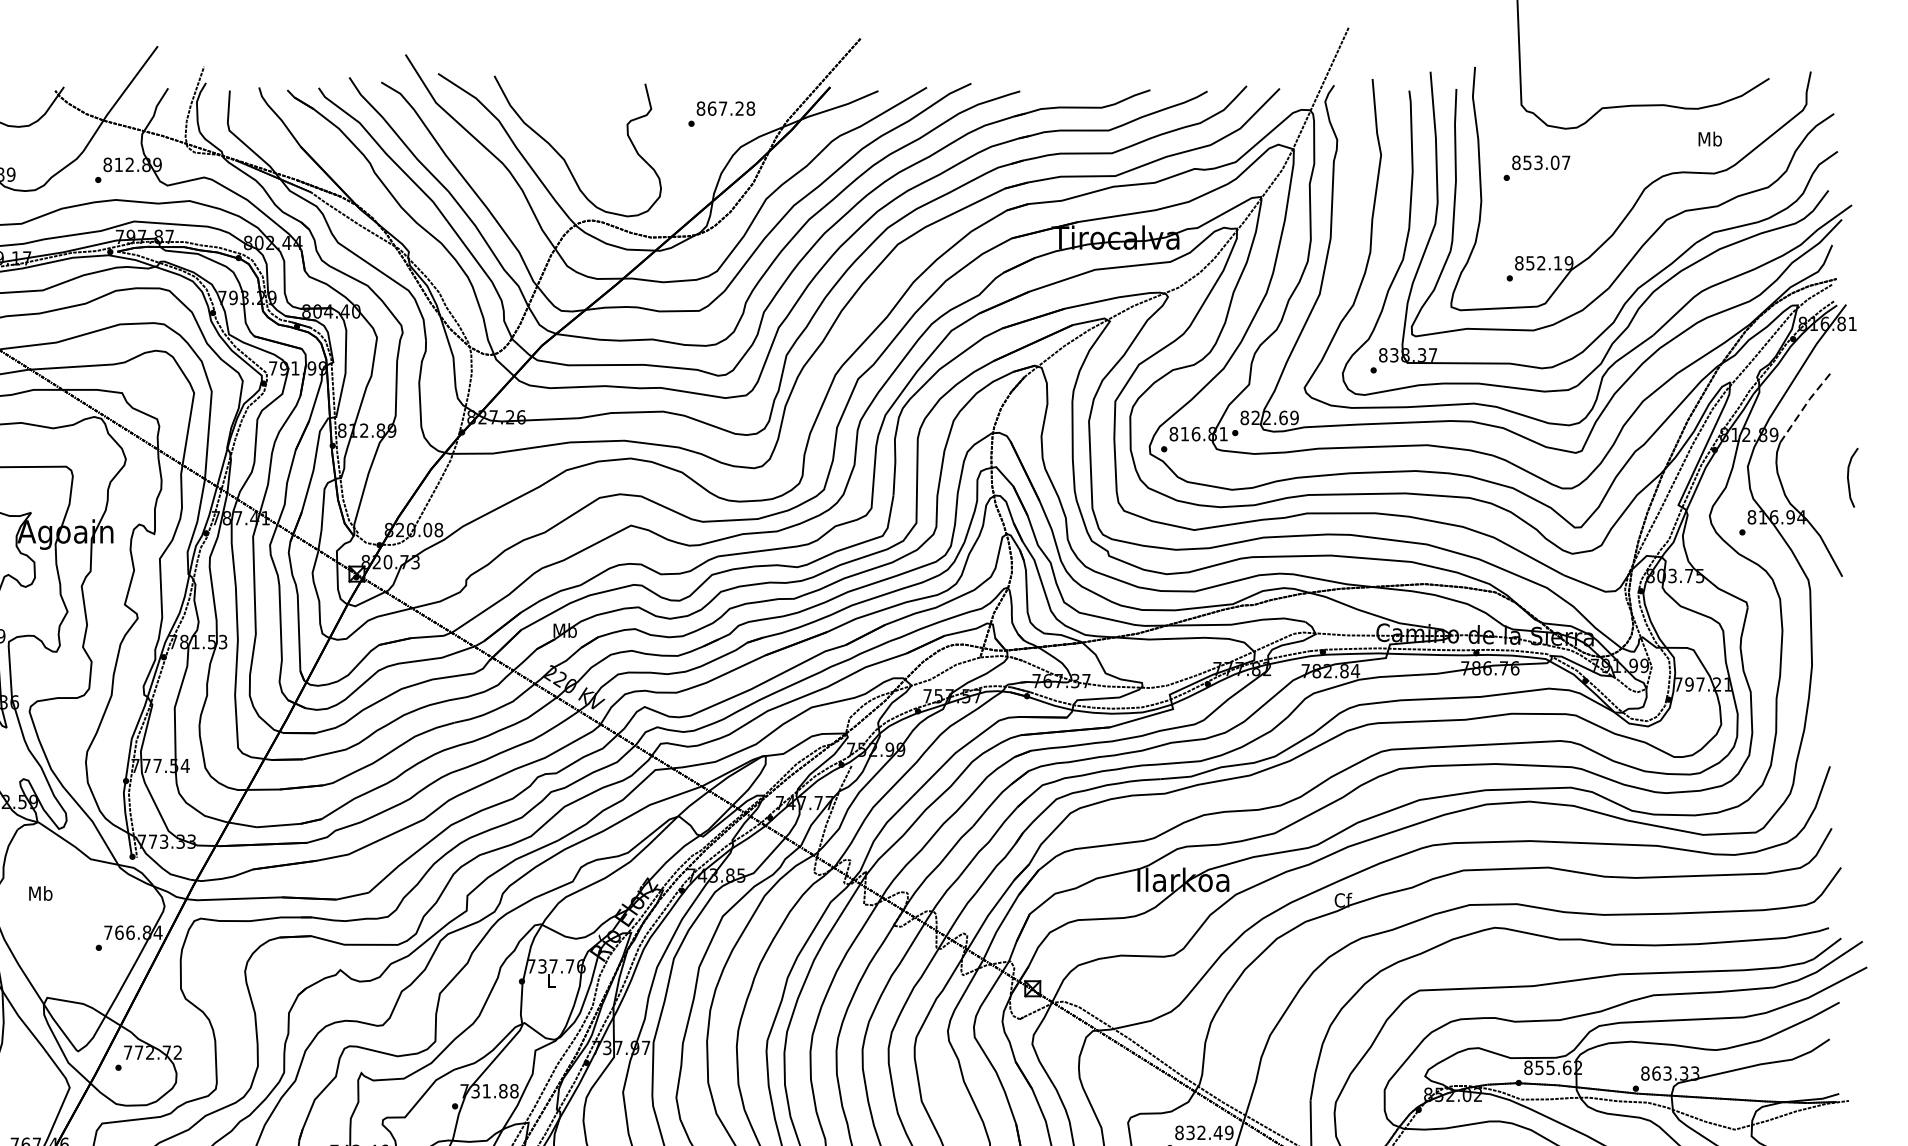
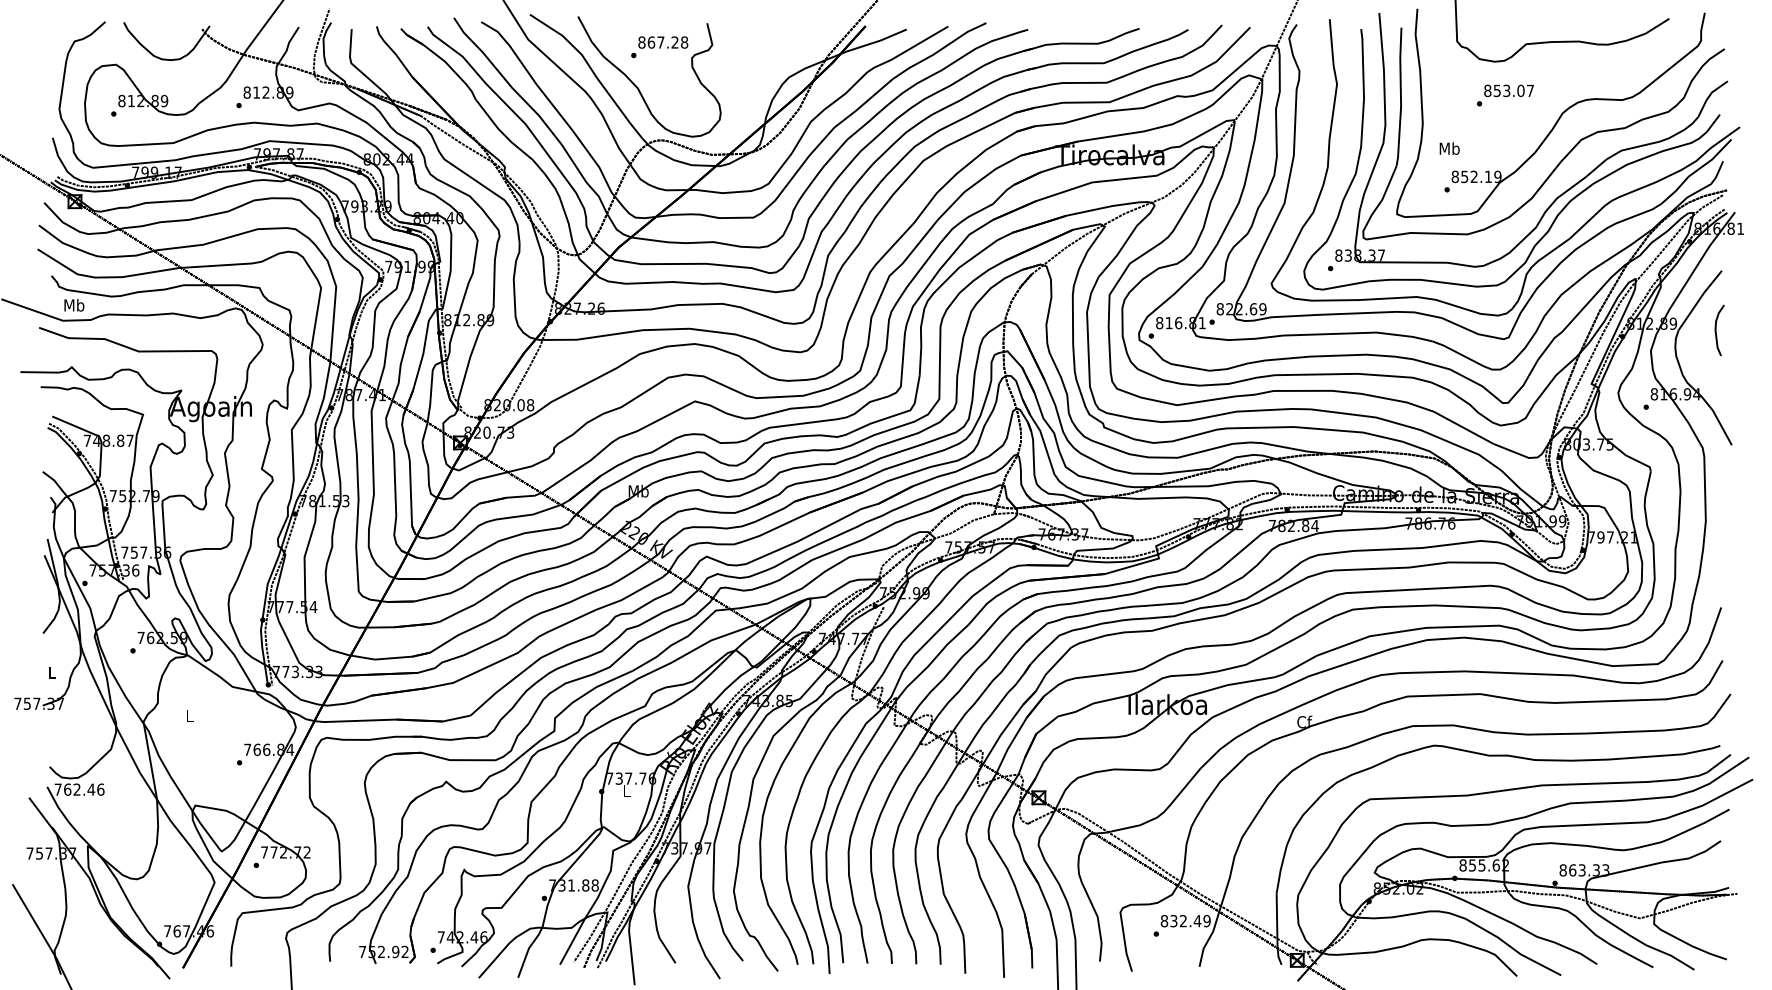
text: (721, 114) -> (659, 47), moved
text: (1709, 138) -> (1449, 148), moved
text: (1537, 168) -> (1505, 95), moved
line: (1804, 406) -> (1699, 299), dashed -> solid
curve: (1849, 477) -> (1716, 330), moved
text: (40, 892) -> (189, 715), Mb -> L

